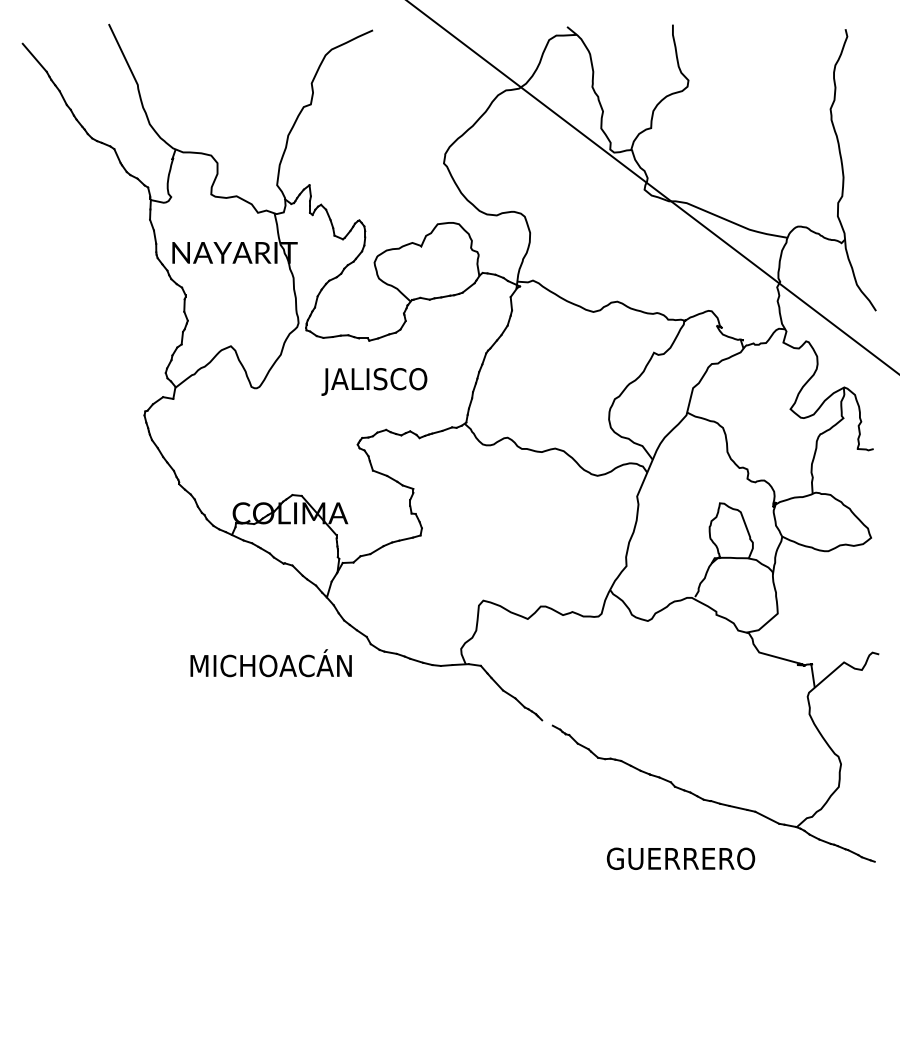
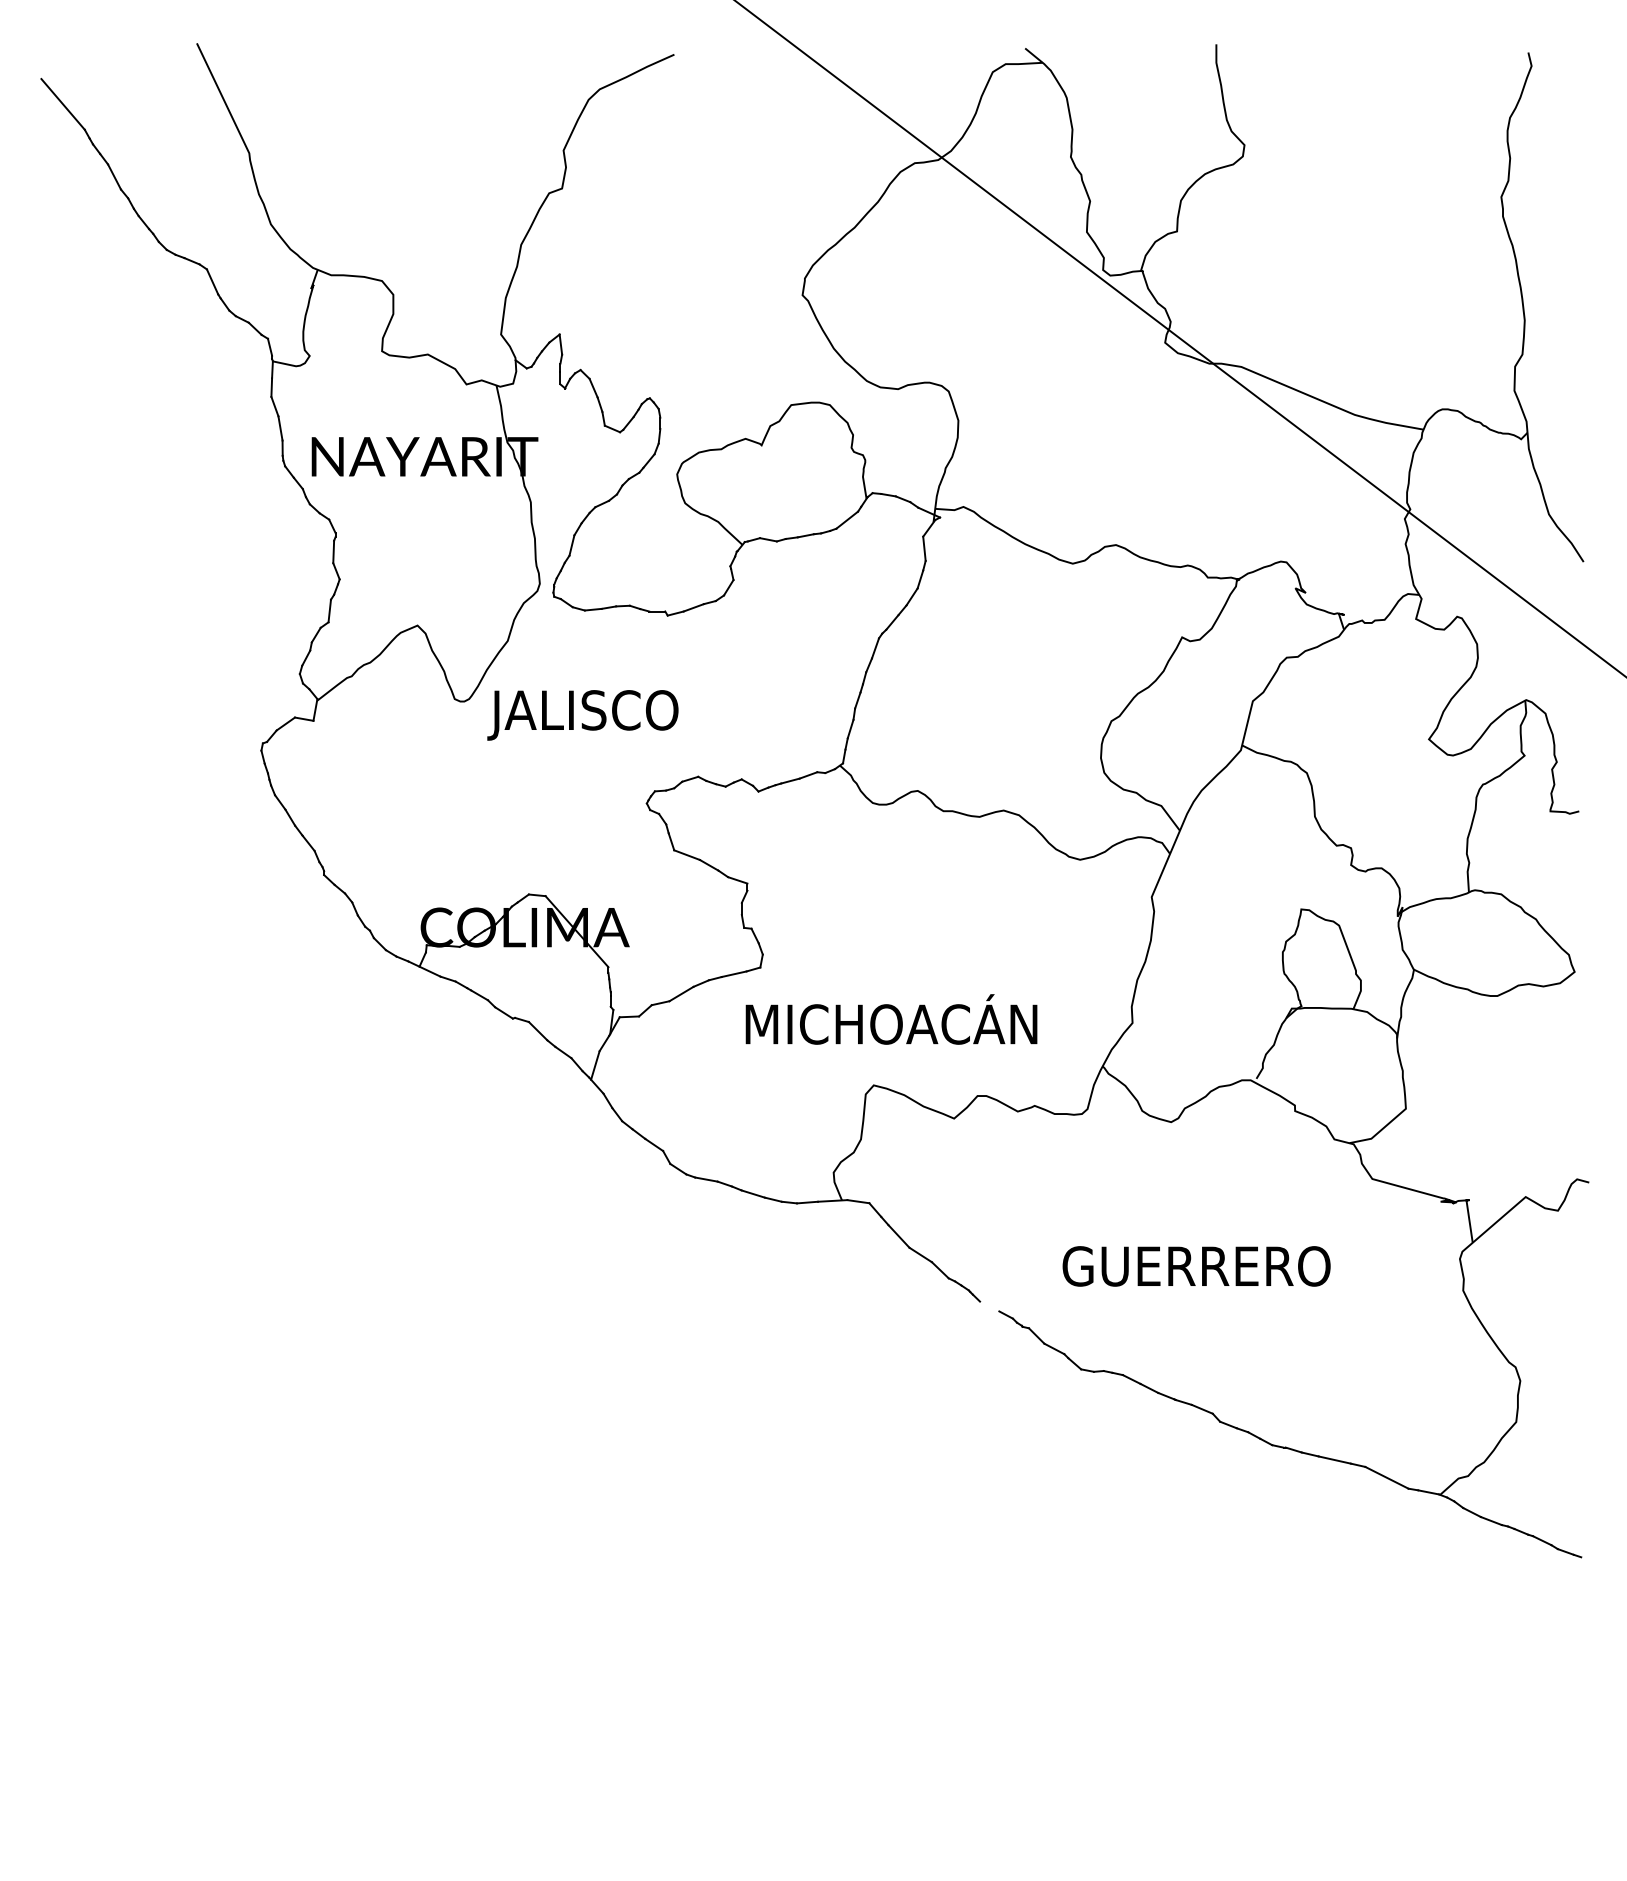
text: (374, 381) -> (583, 714), moved
text: (270, 663) -> (890, 1020), moved
text: (681, 858) -> (1197, 1265), moved

